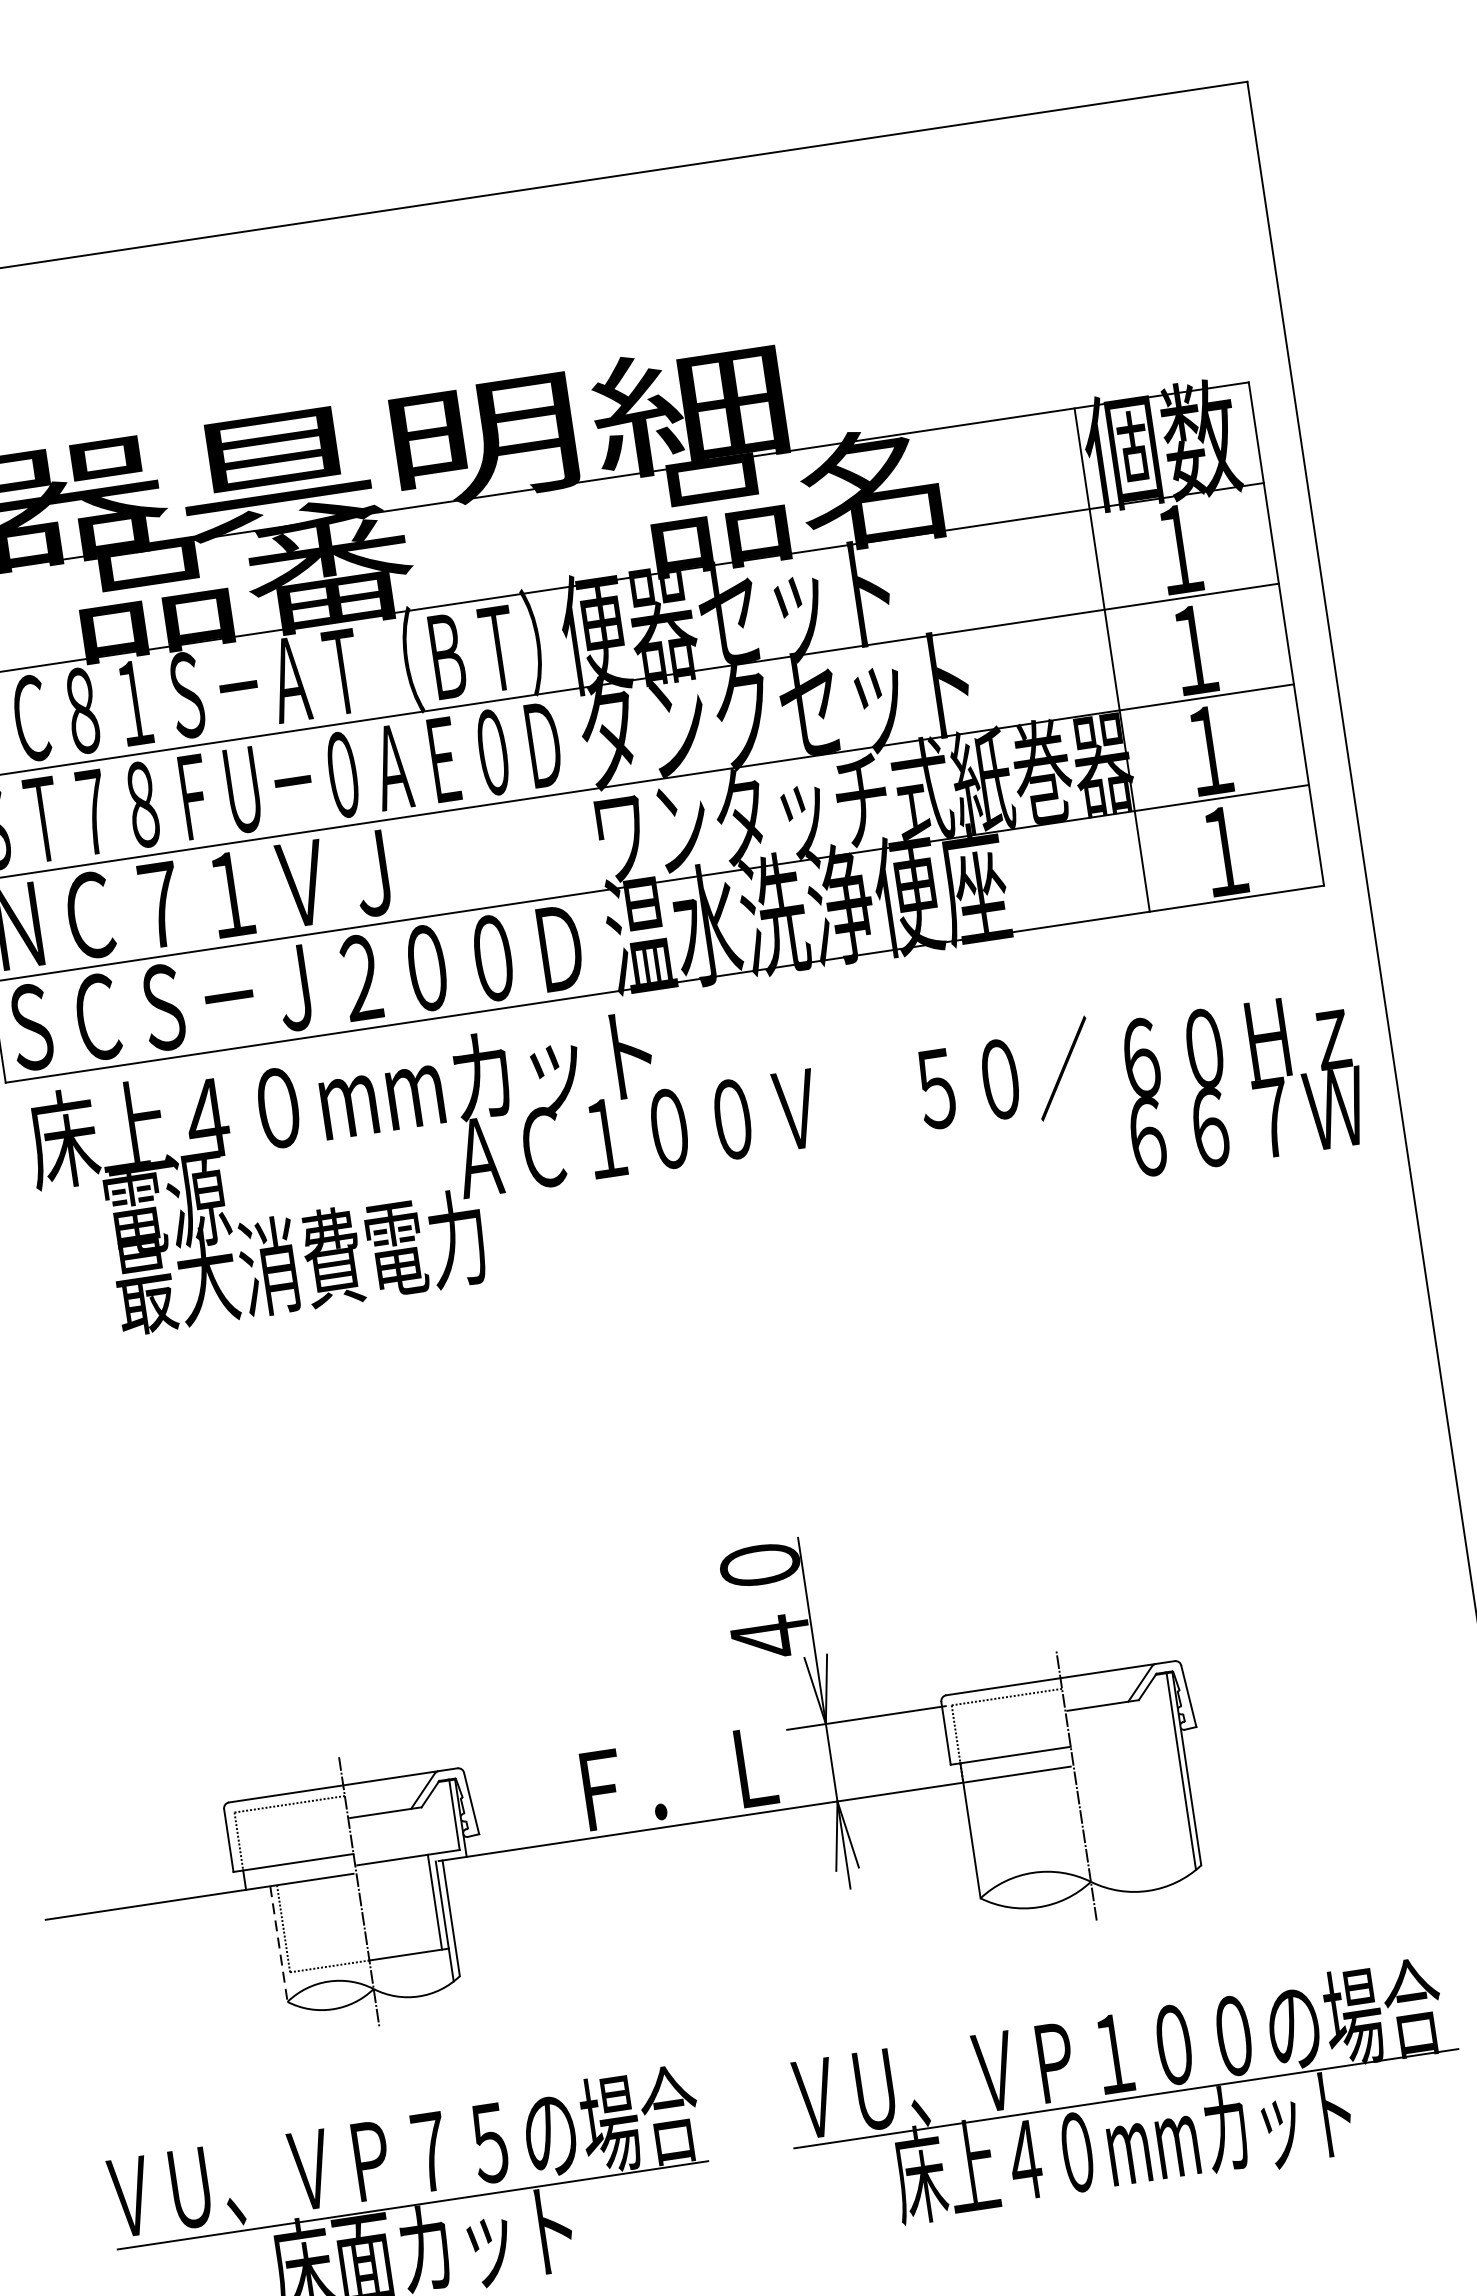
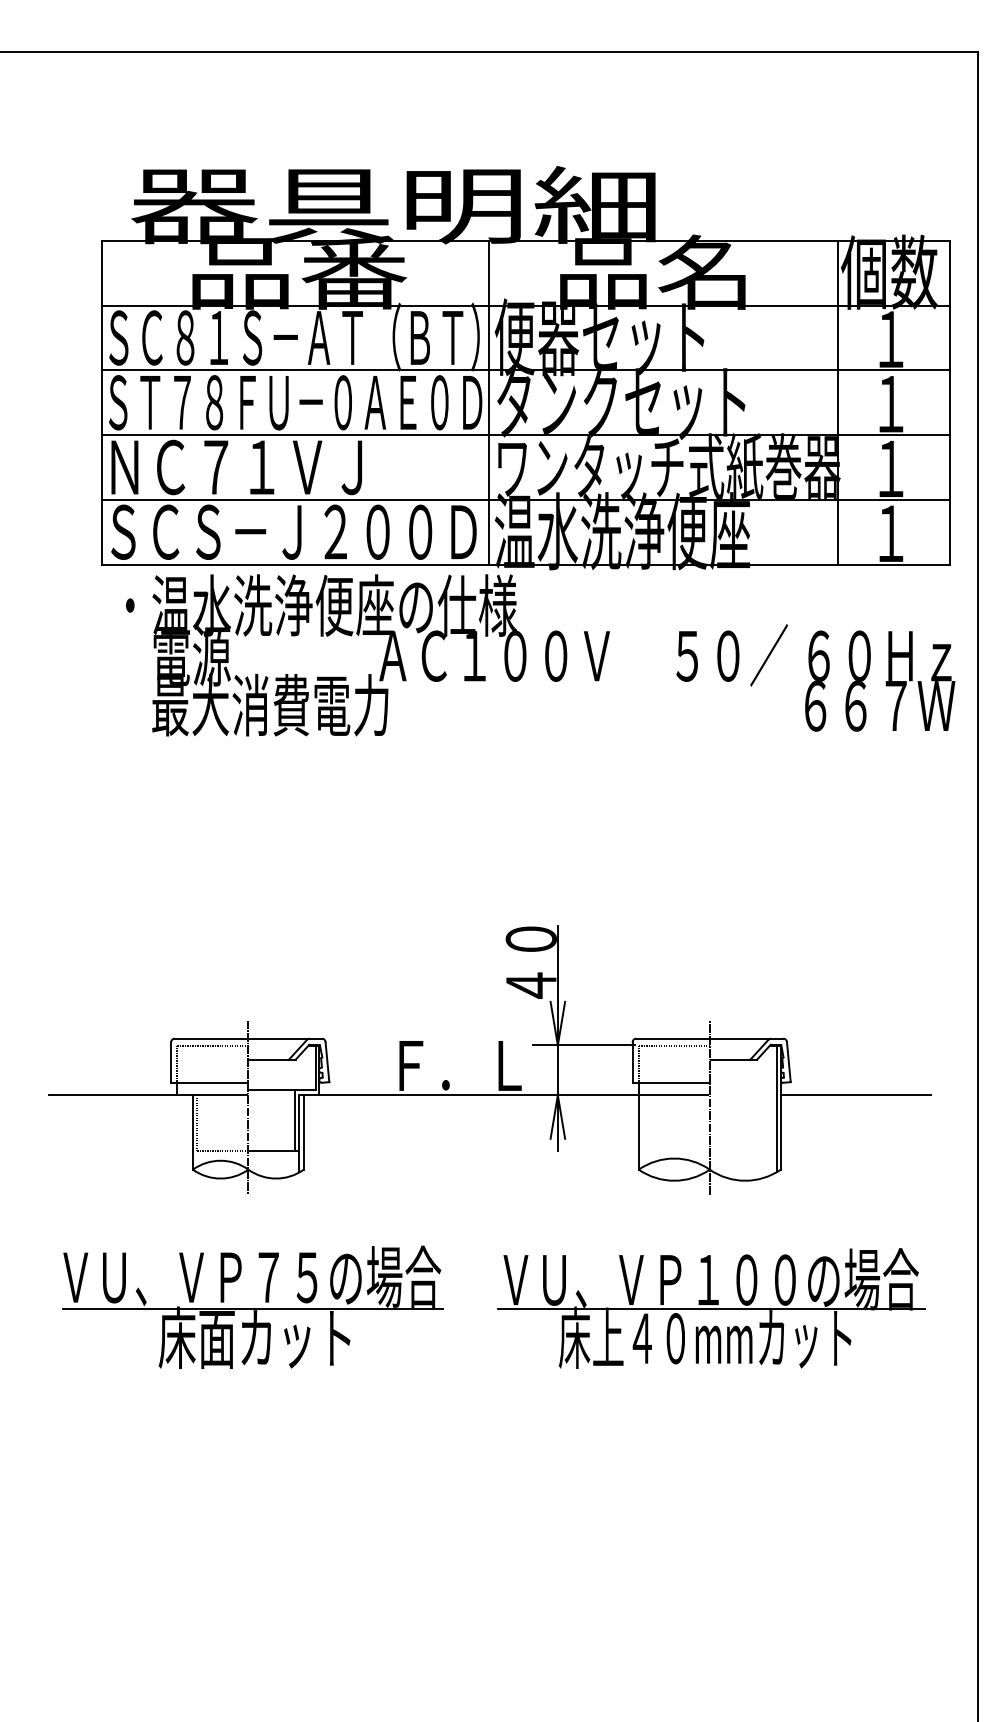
line: (570, 740) -> (489, 402), added
text: (343, 1096) -> (313, 605), 床上４０mmカット -> ・温水洗浄便座の仕様
line: (1303, 1732) -> (857, 1095), added
line: (278, 1944) -> (192, 1132), dashed -> solid

